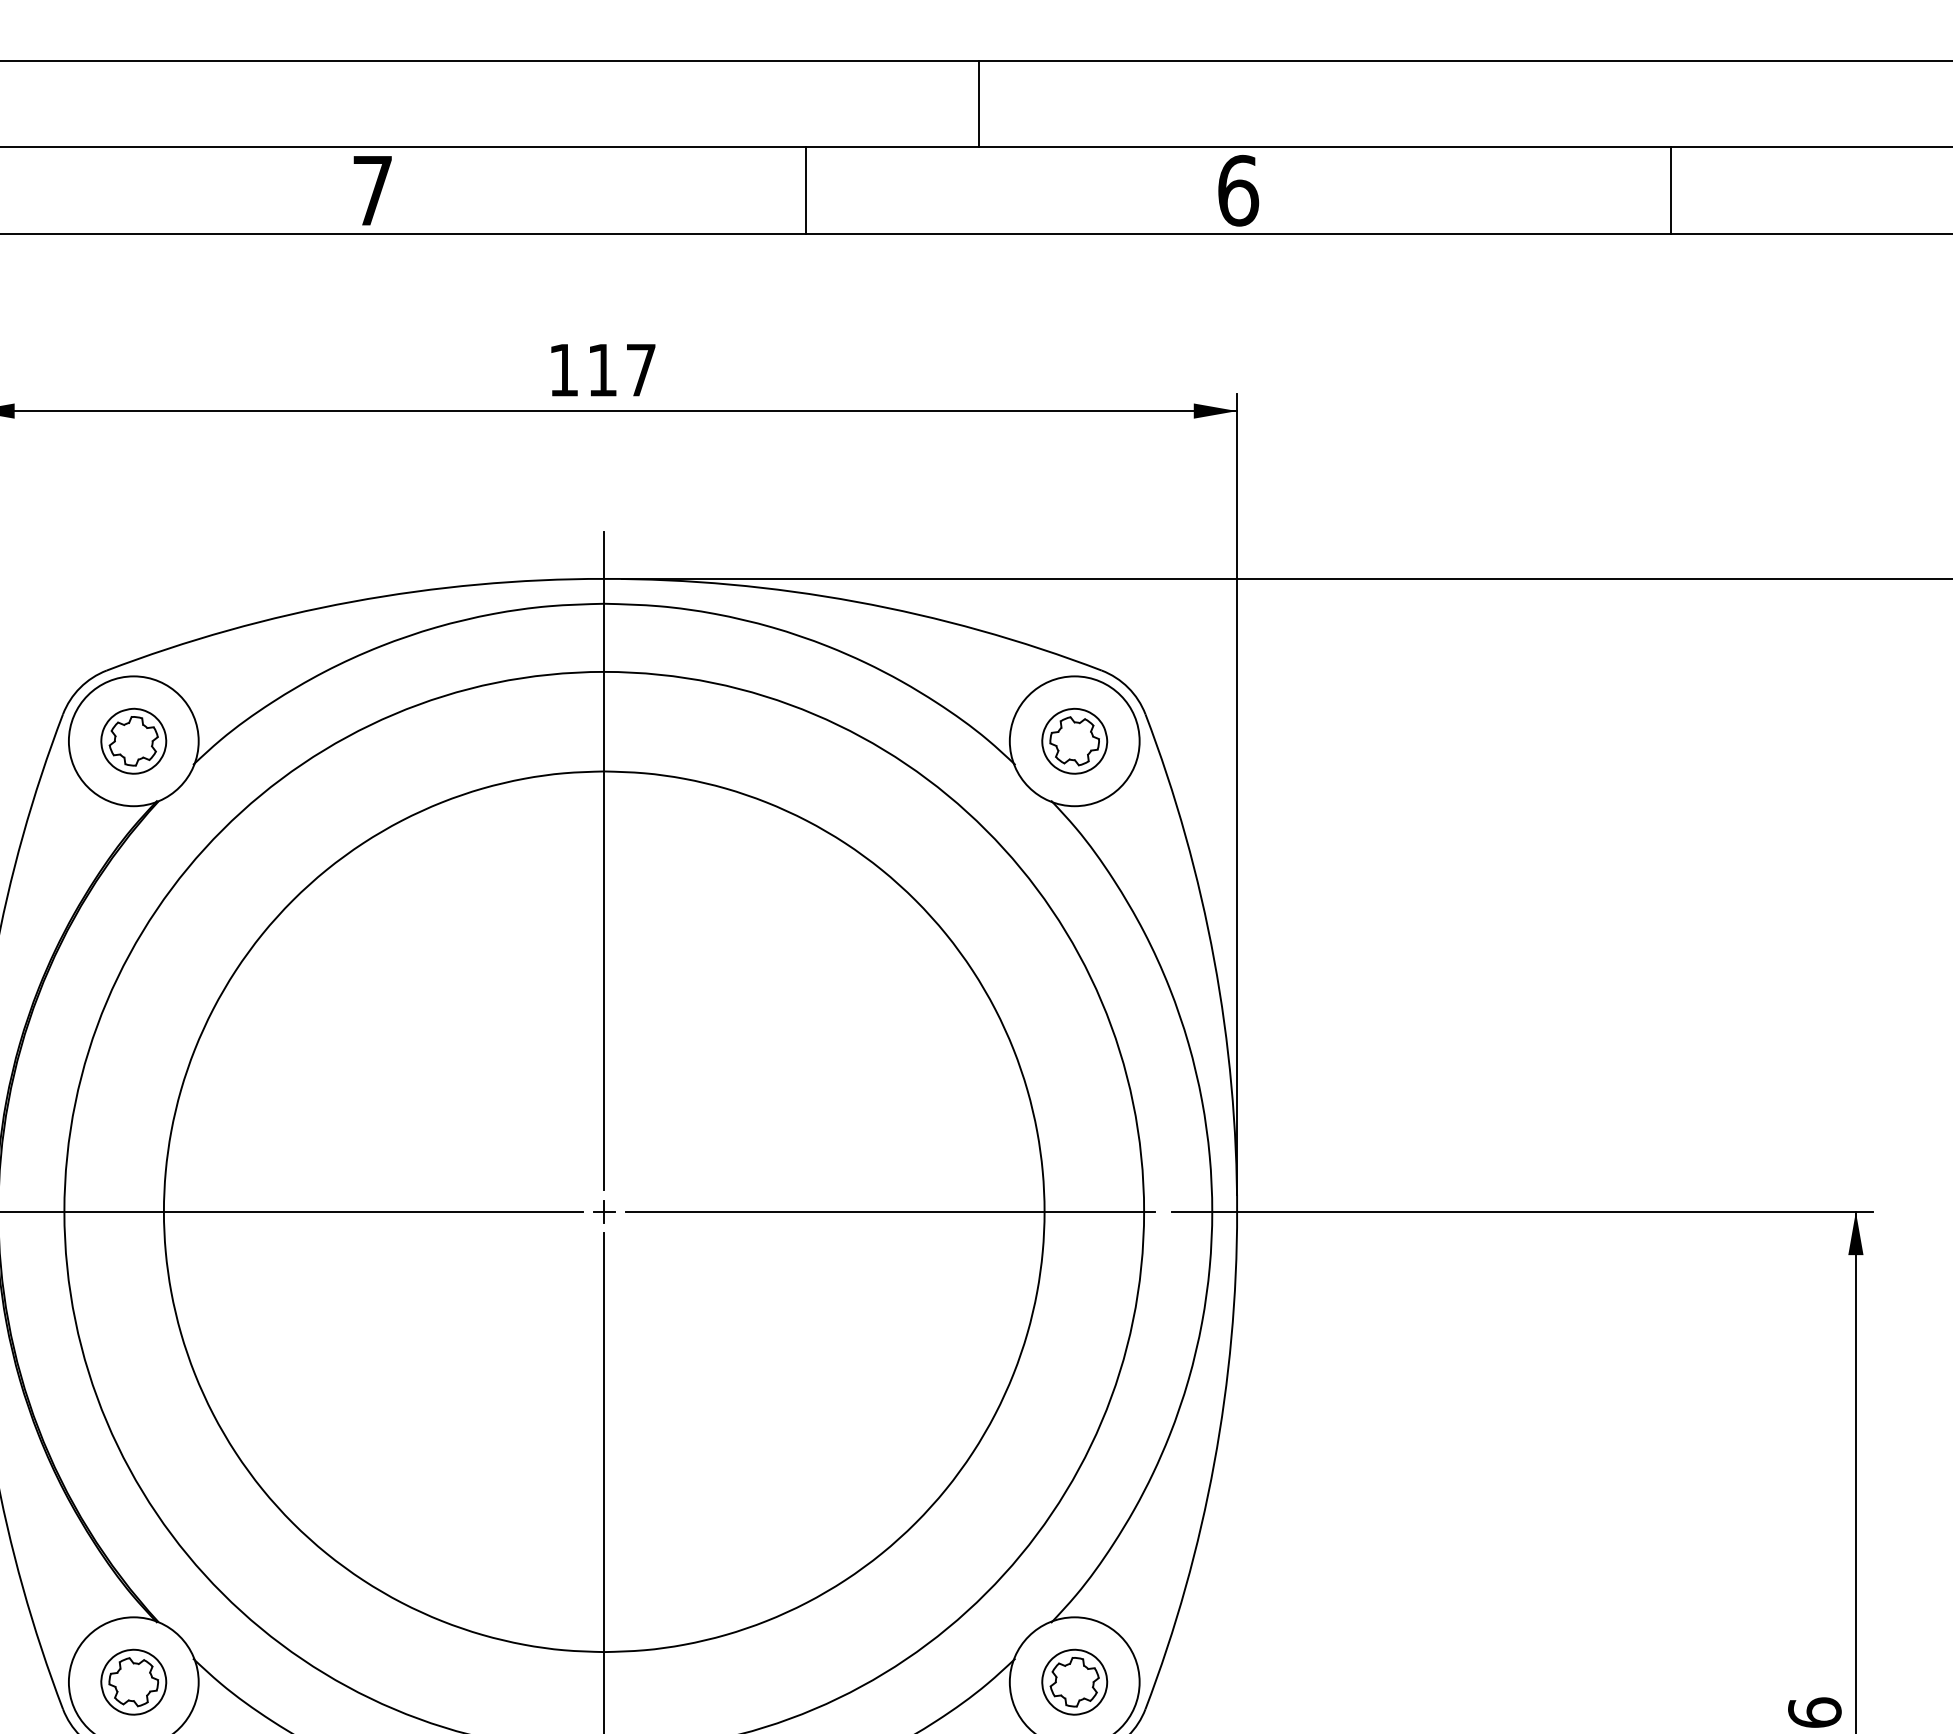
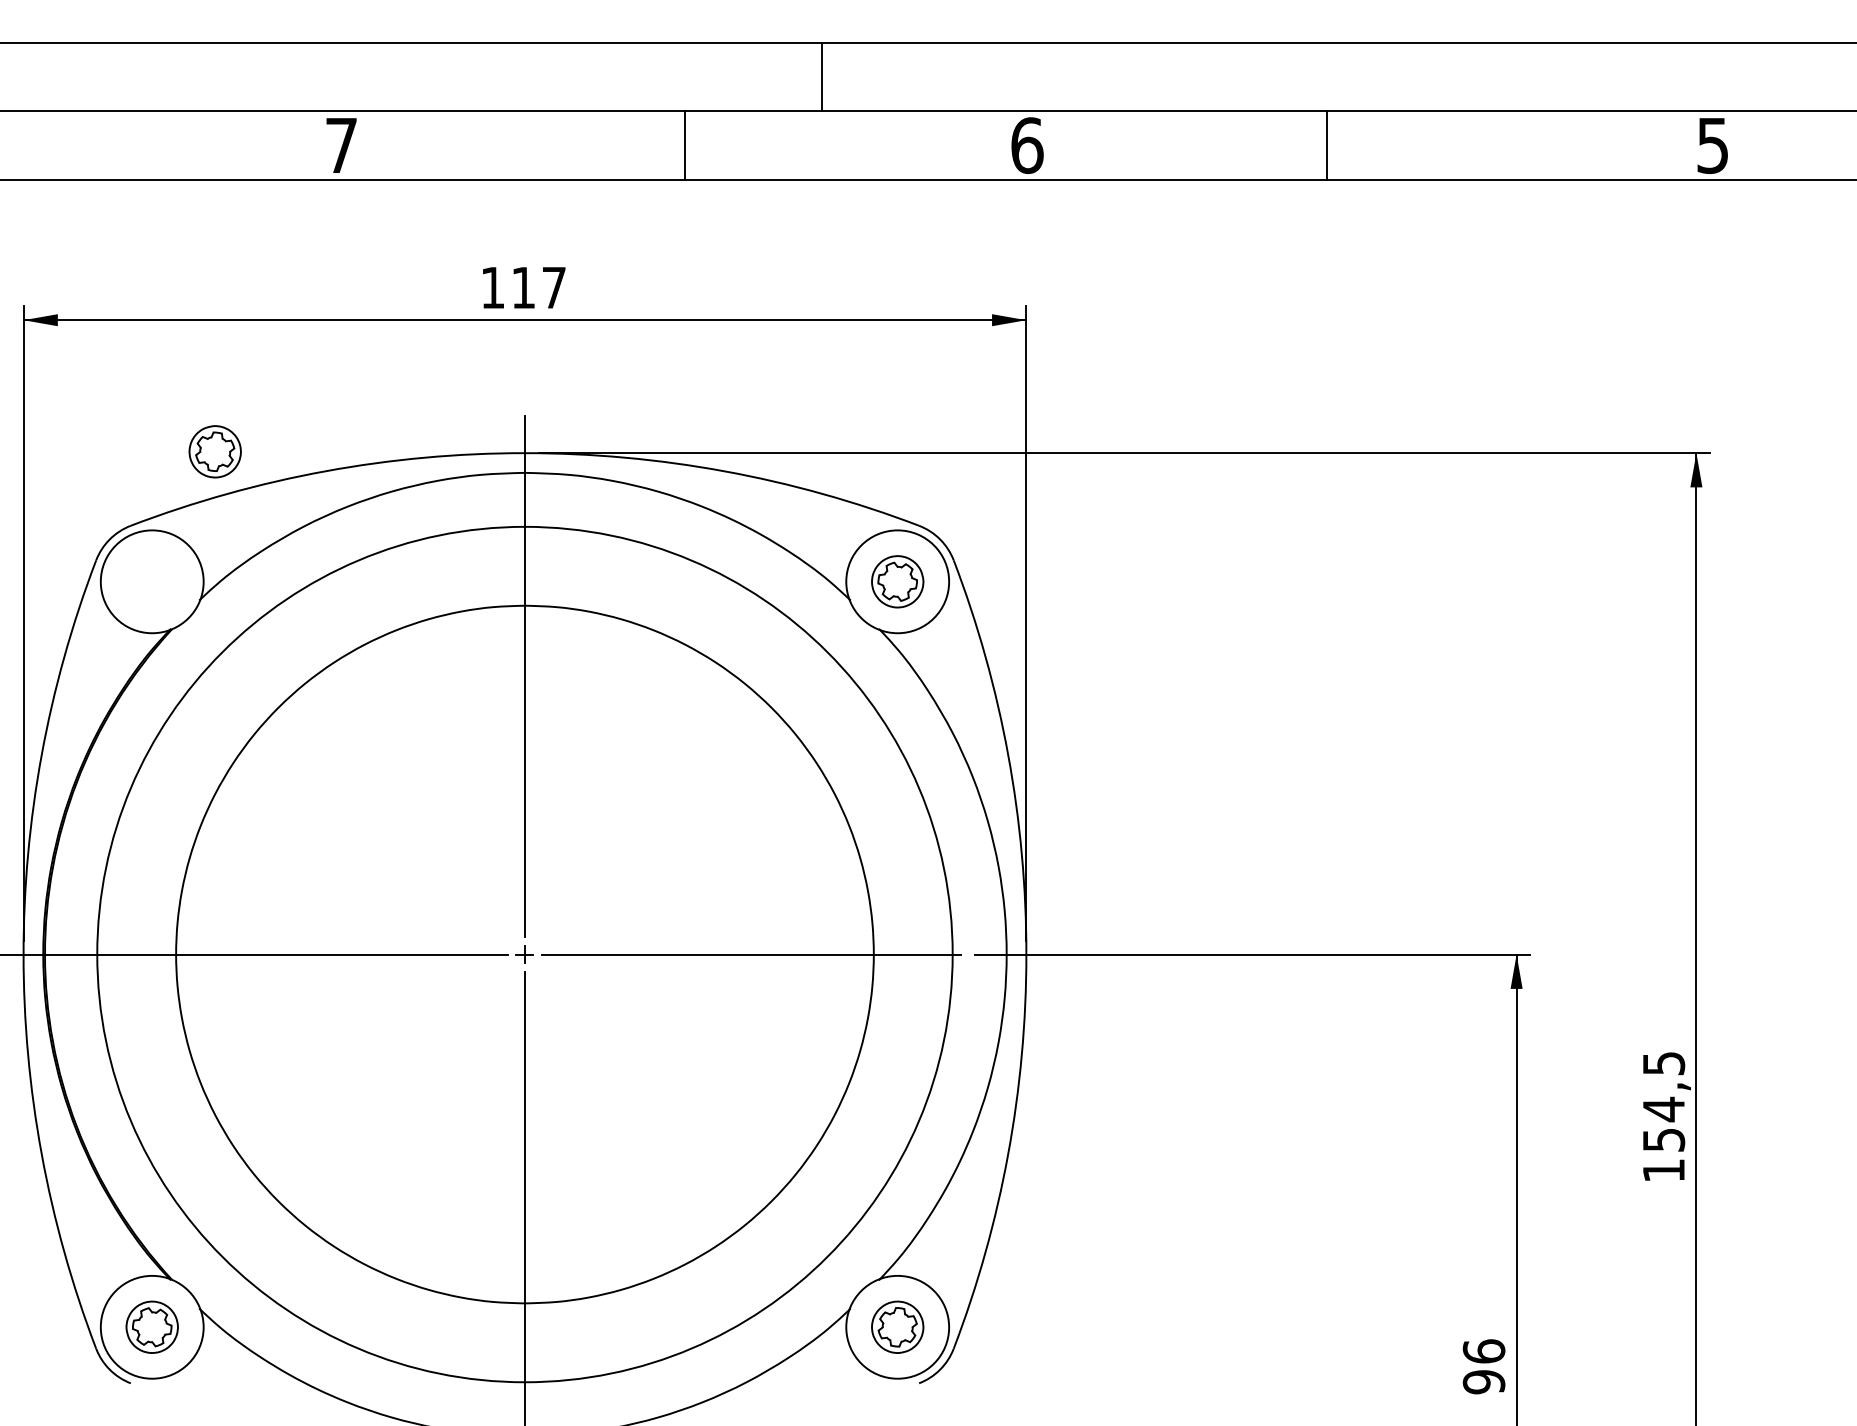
line: (1671, 190) -> (1327, 145), moved
part: (132, 740) -> (214, 451), moved

